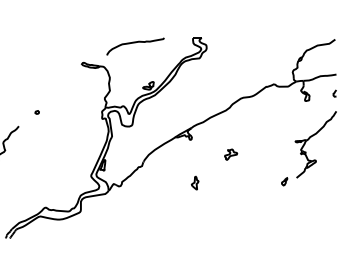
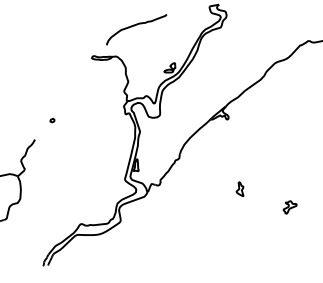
curve: (135, 43) -> (135, 26), moved
part: (231, 154) -> (290, 206), moved
part: (195, 182) -> (240, 188), moved

